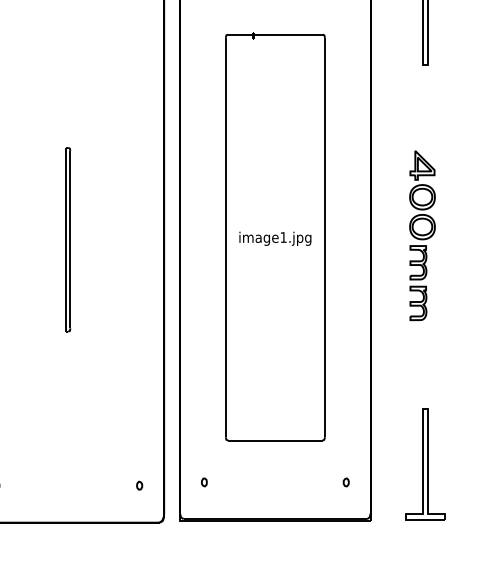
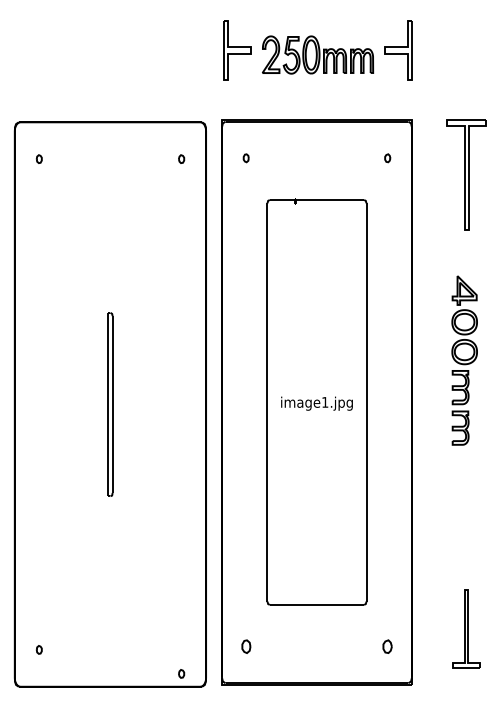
part: (422, 235) -> (464, 360), moved
part: (425, 464) -> (466, 628), size x0.7
part: (203, 482) -> (245, 646), size x1.6
part: (346, 482) -> (387, 646), size x1.6
part: (139, 485) -> (181, 673), moved

